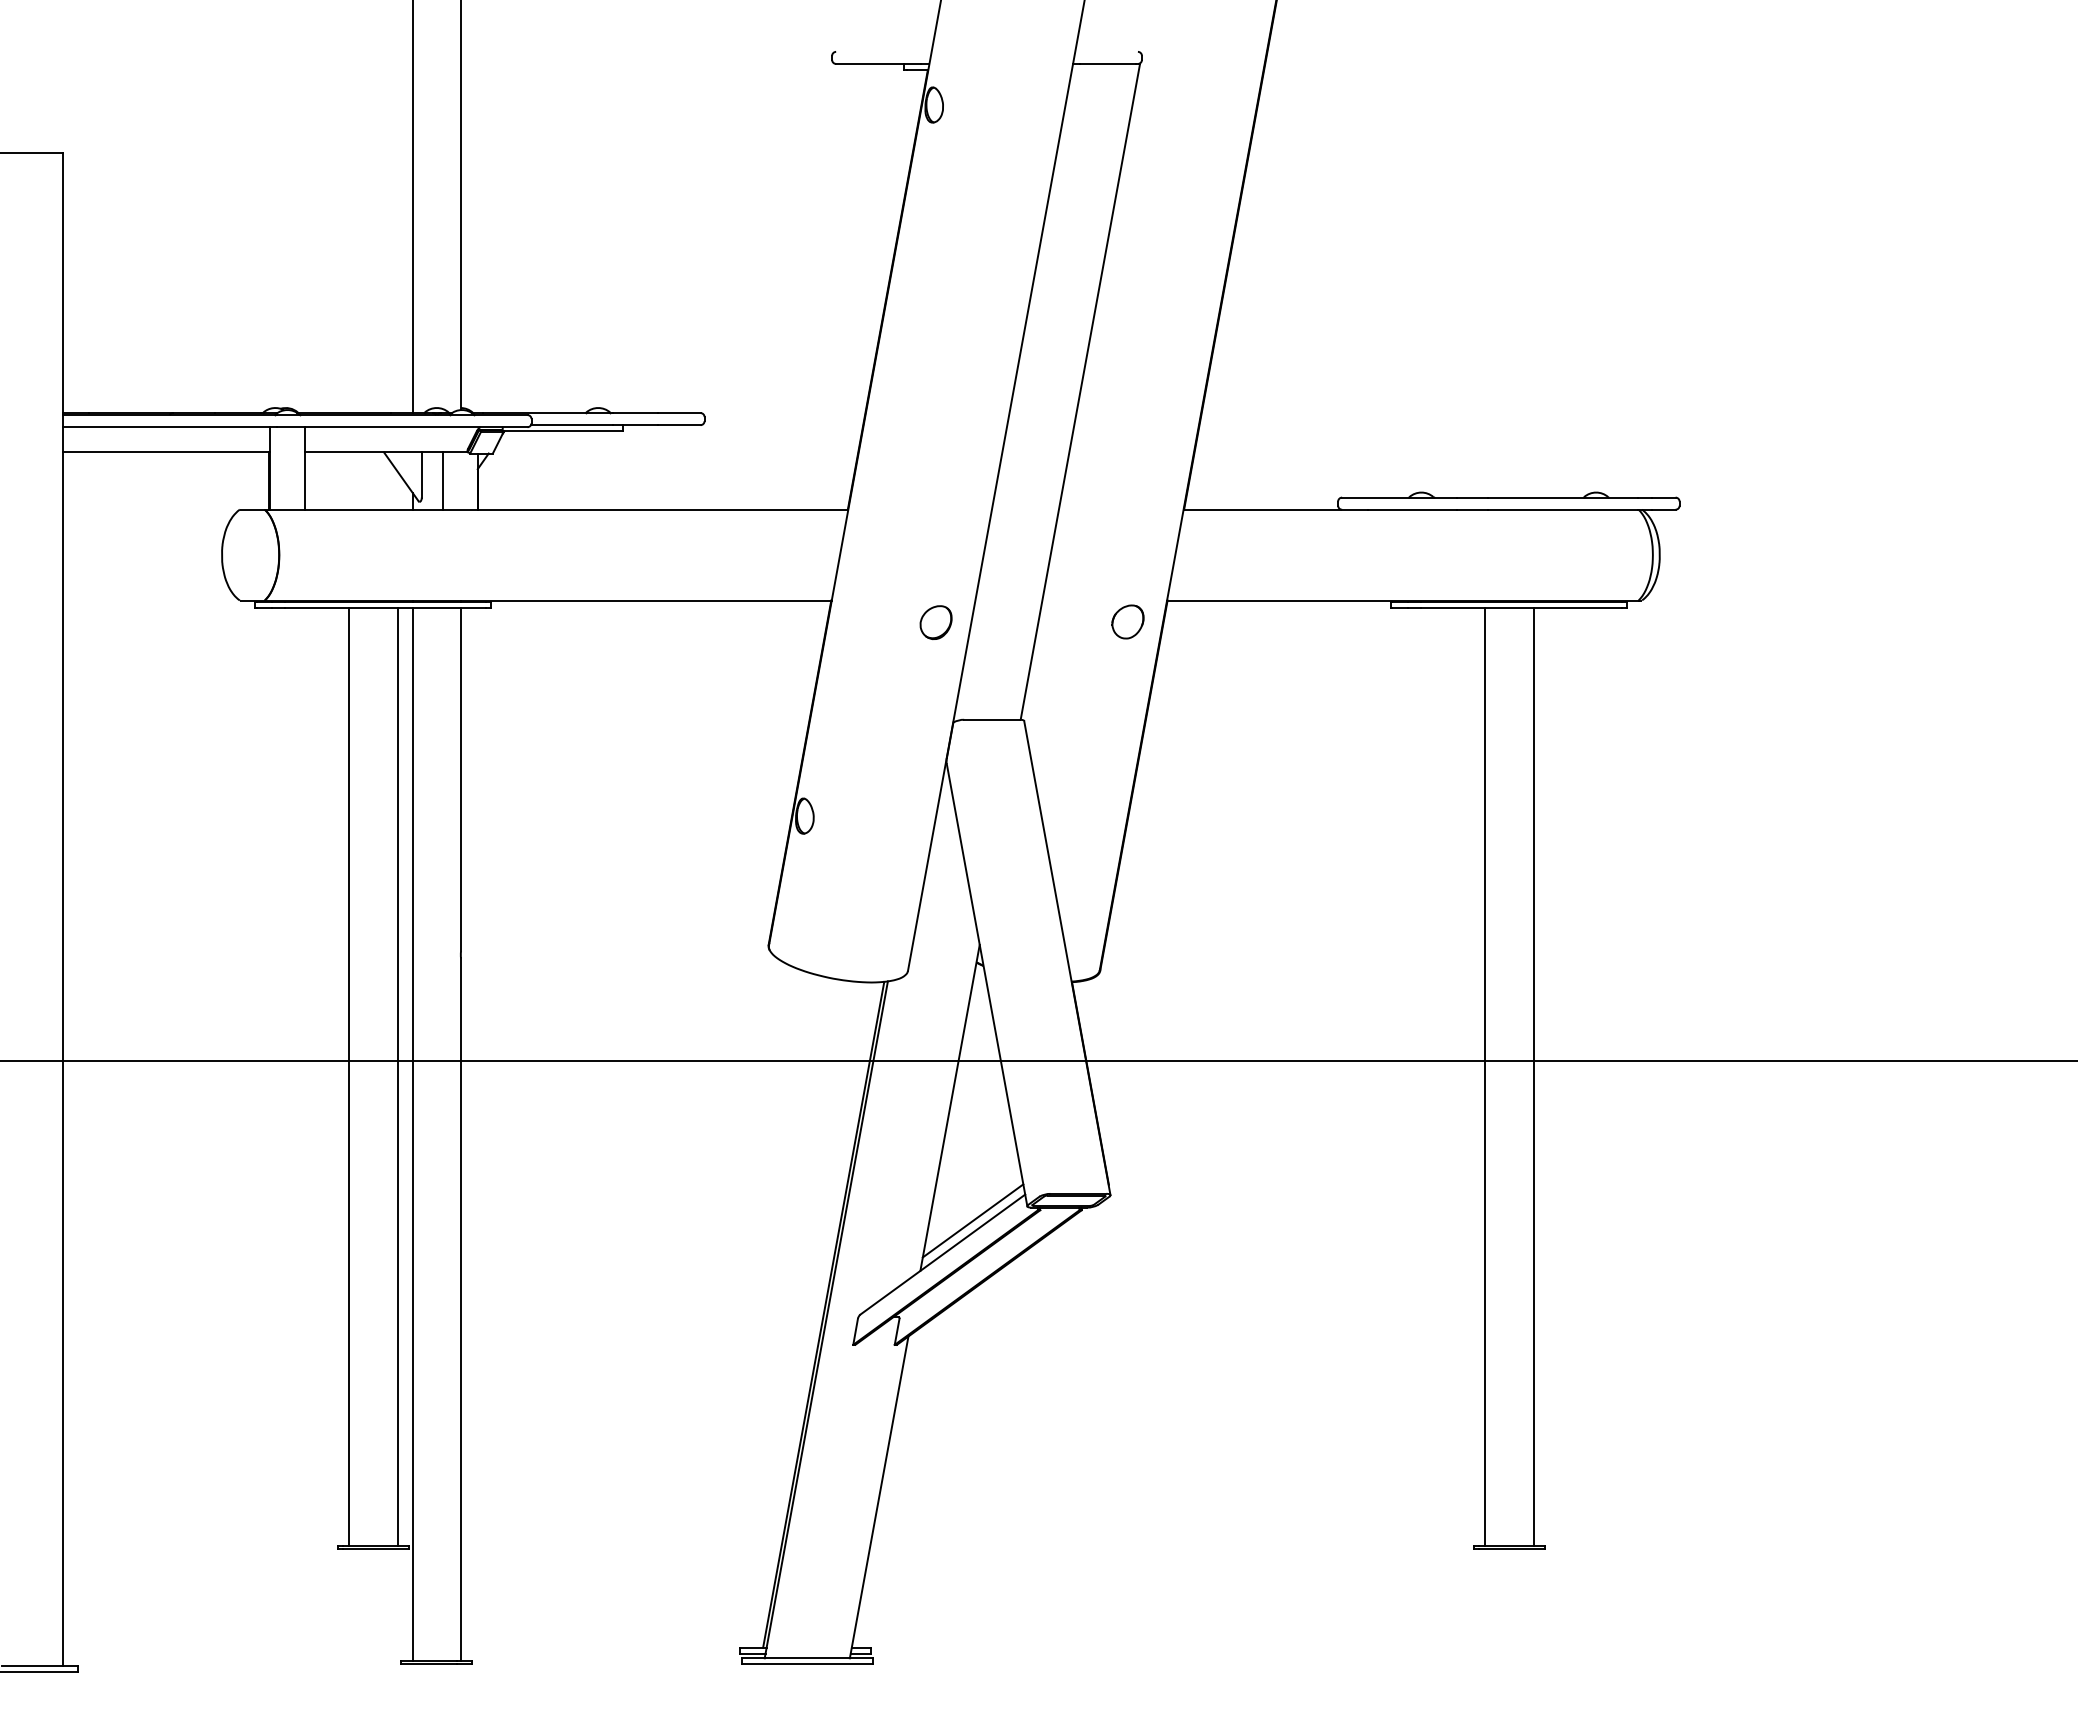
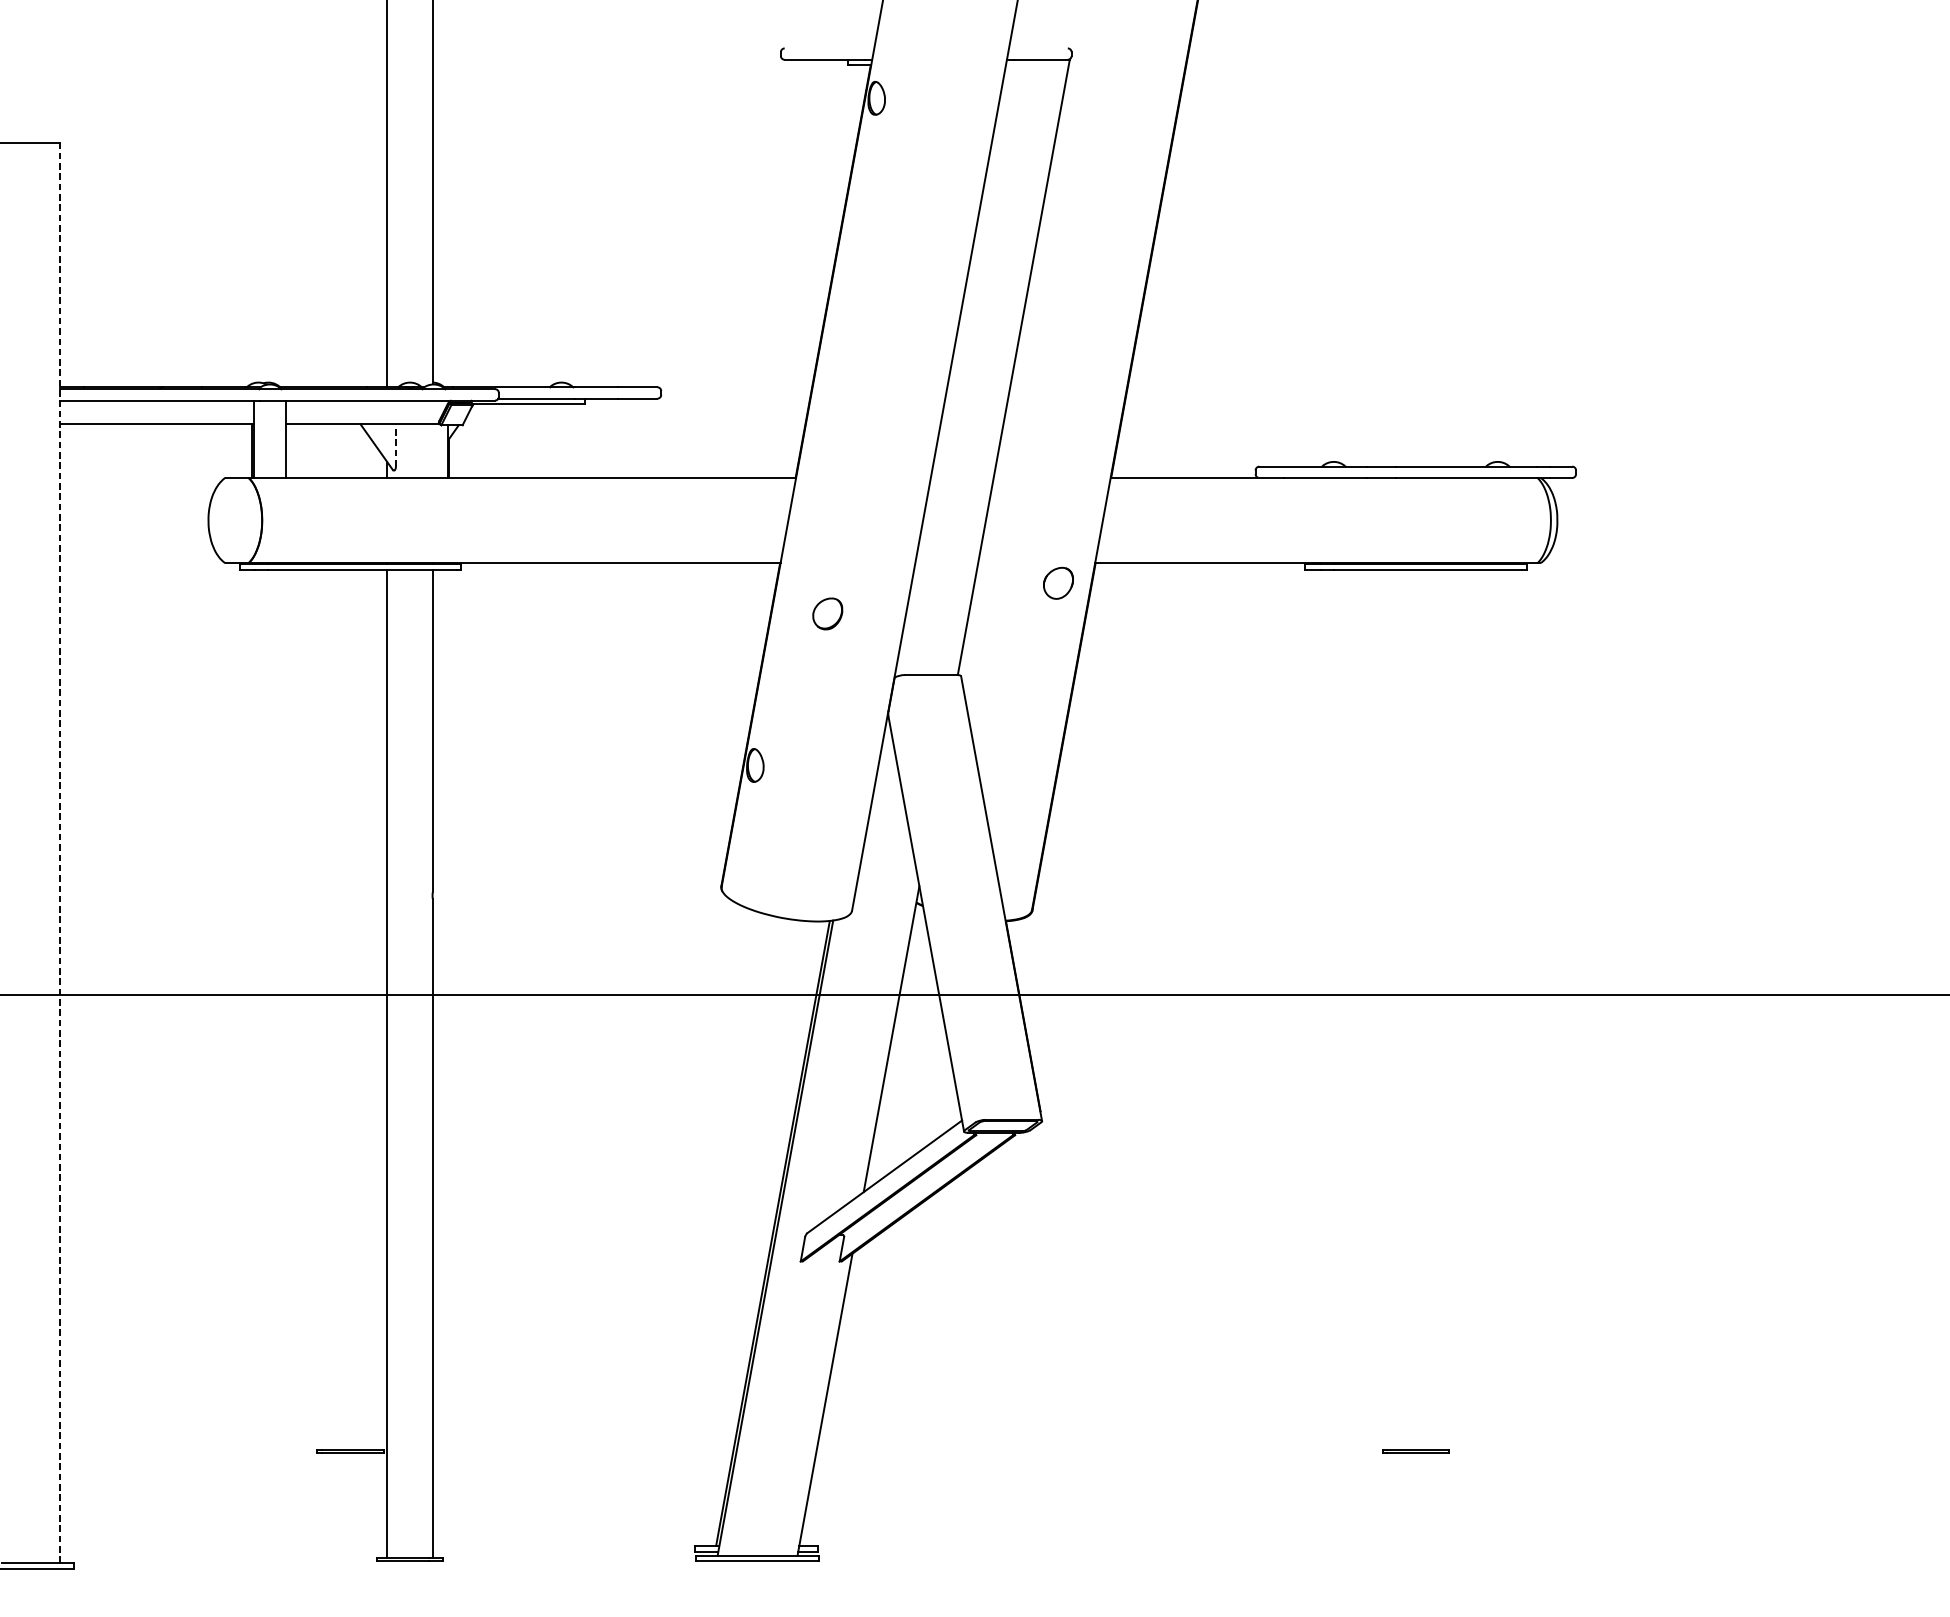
line: (421, 475) -> (395, 445), solid -> dashed
line: (443, 480) -> (416, 450), removed
part: (935, 622) -> (827, 613), moved
line: (63, 909) -> (59, 853), solid -> dashed
line: (348, 1076) -> (327, 1009), removed
line: (397, 1076) -> (373, 1009), removed
line: (1484, 1076) -> (1392, 1009), removed
line: (1533, 1076) -> (1438, 1009), removed
line: (972, 1220) -> (912, 1144), removed

